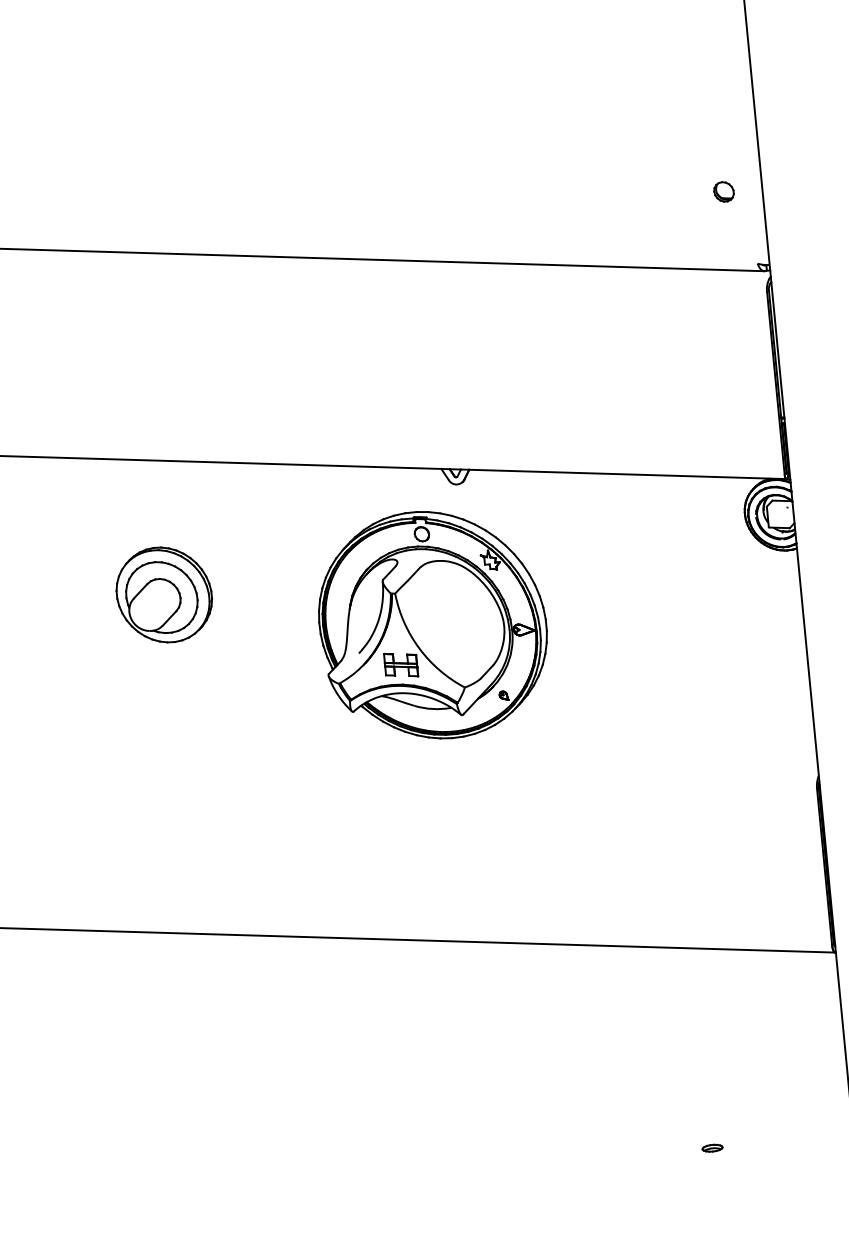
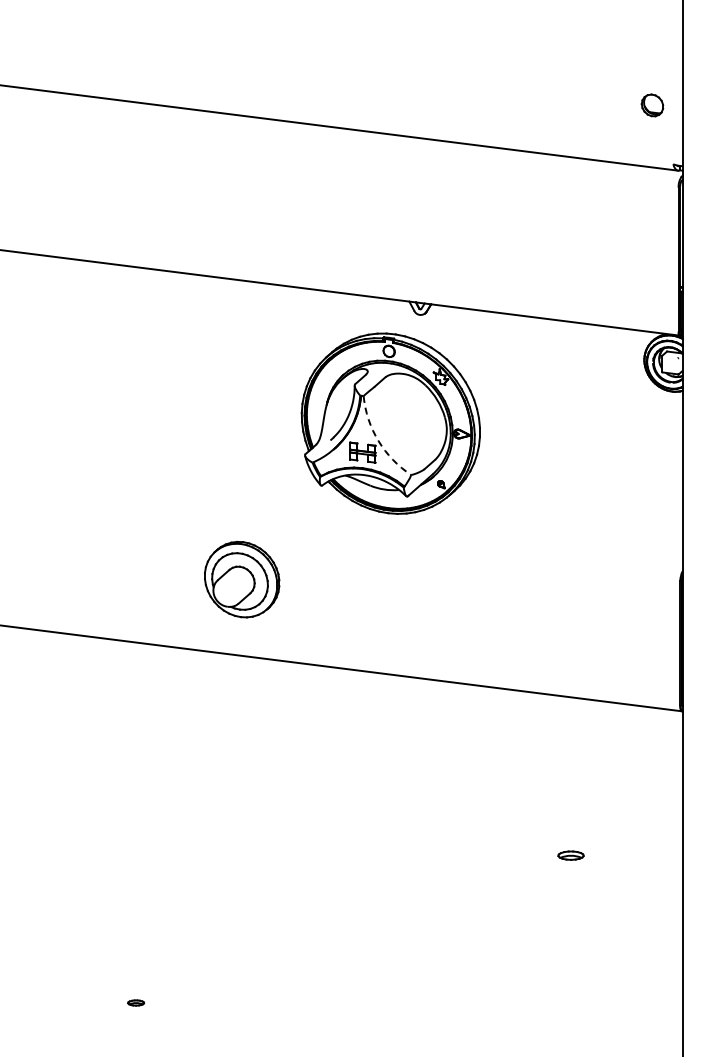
part: (722, 190) -> (651, 104), size x1.4
part: (164, 594) -> (242, 579), moved
arc: (419, 647) -> (378, 440), solid -> dashed
part: (711, 1147) -> (570, 855), size x1.6

